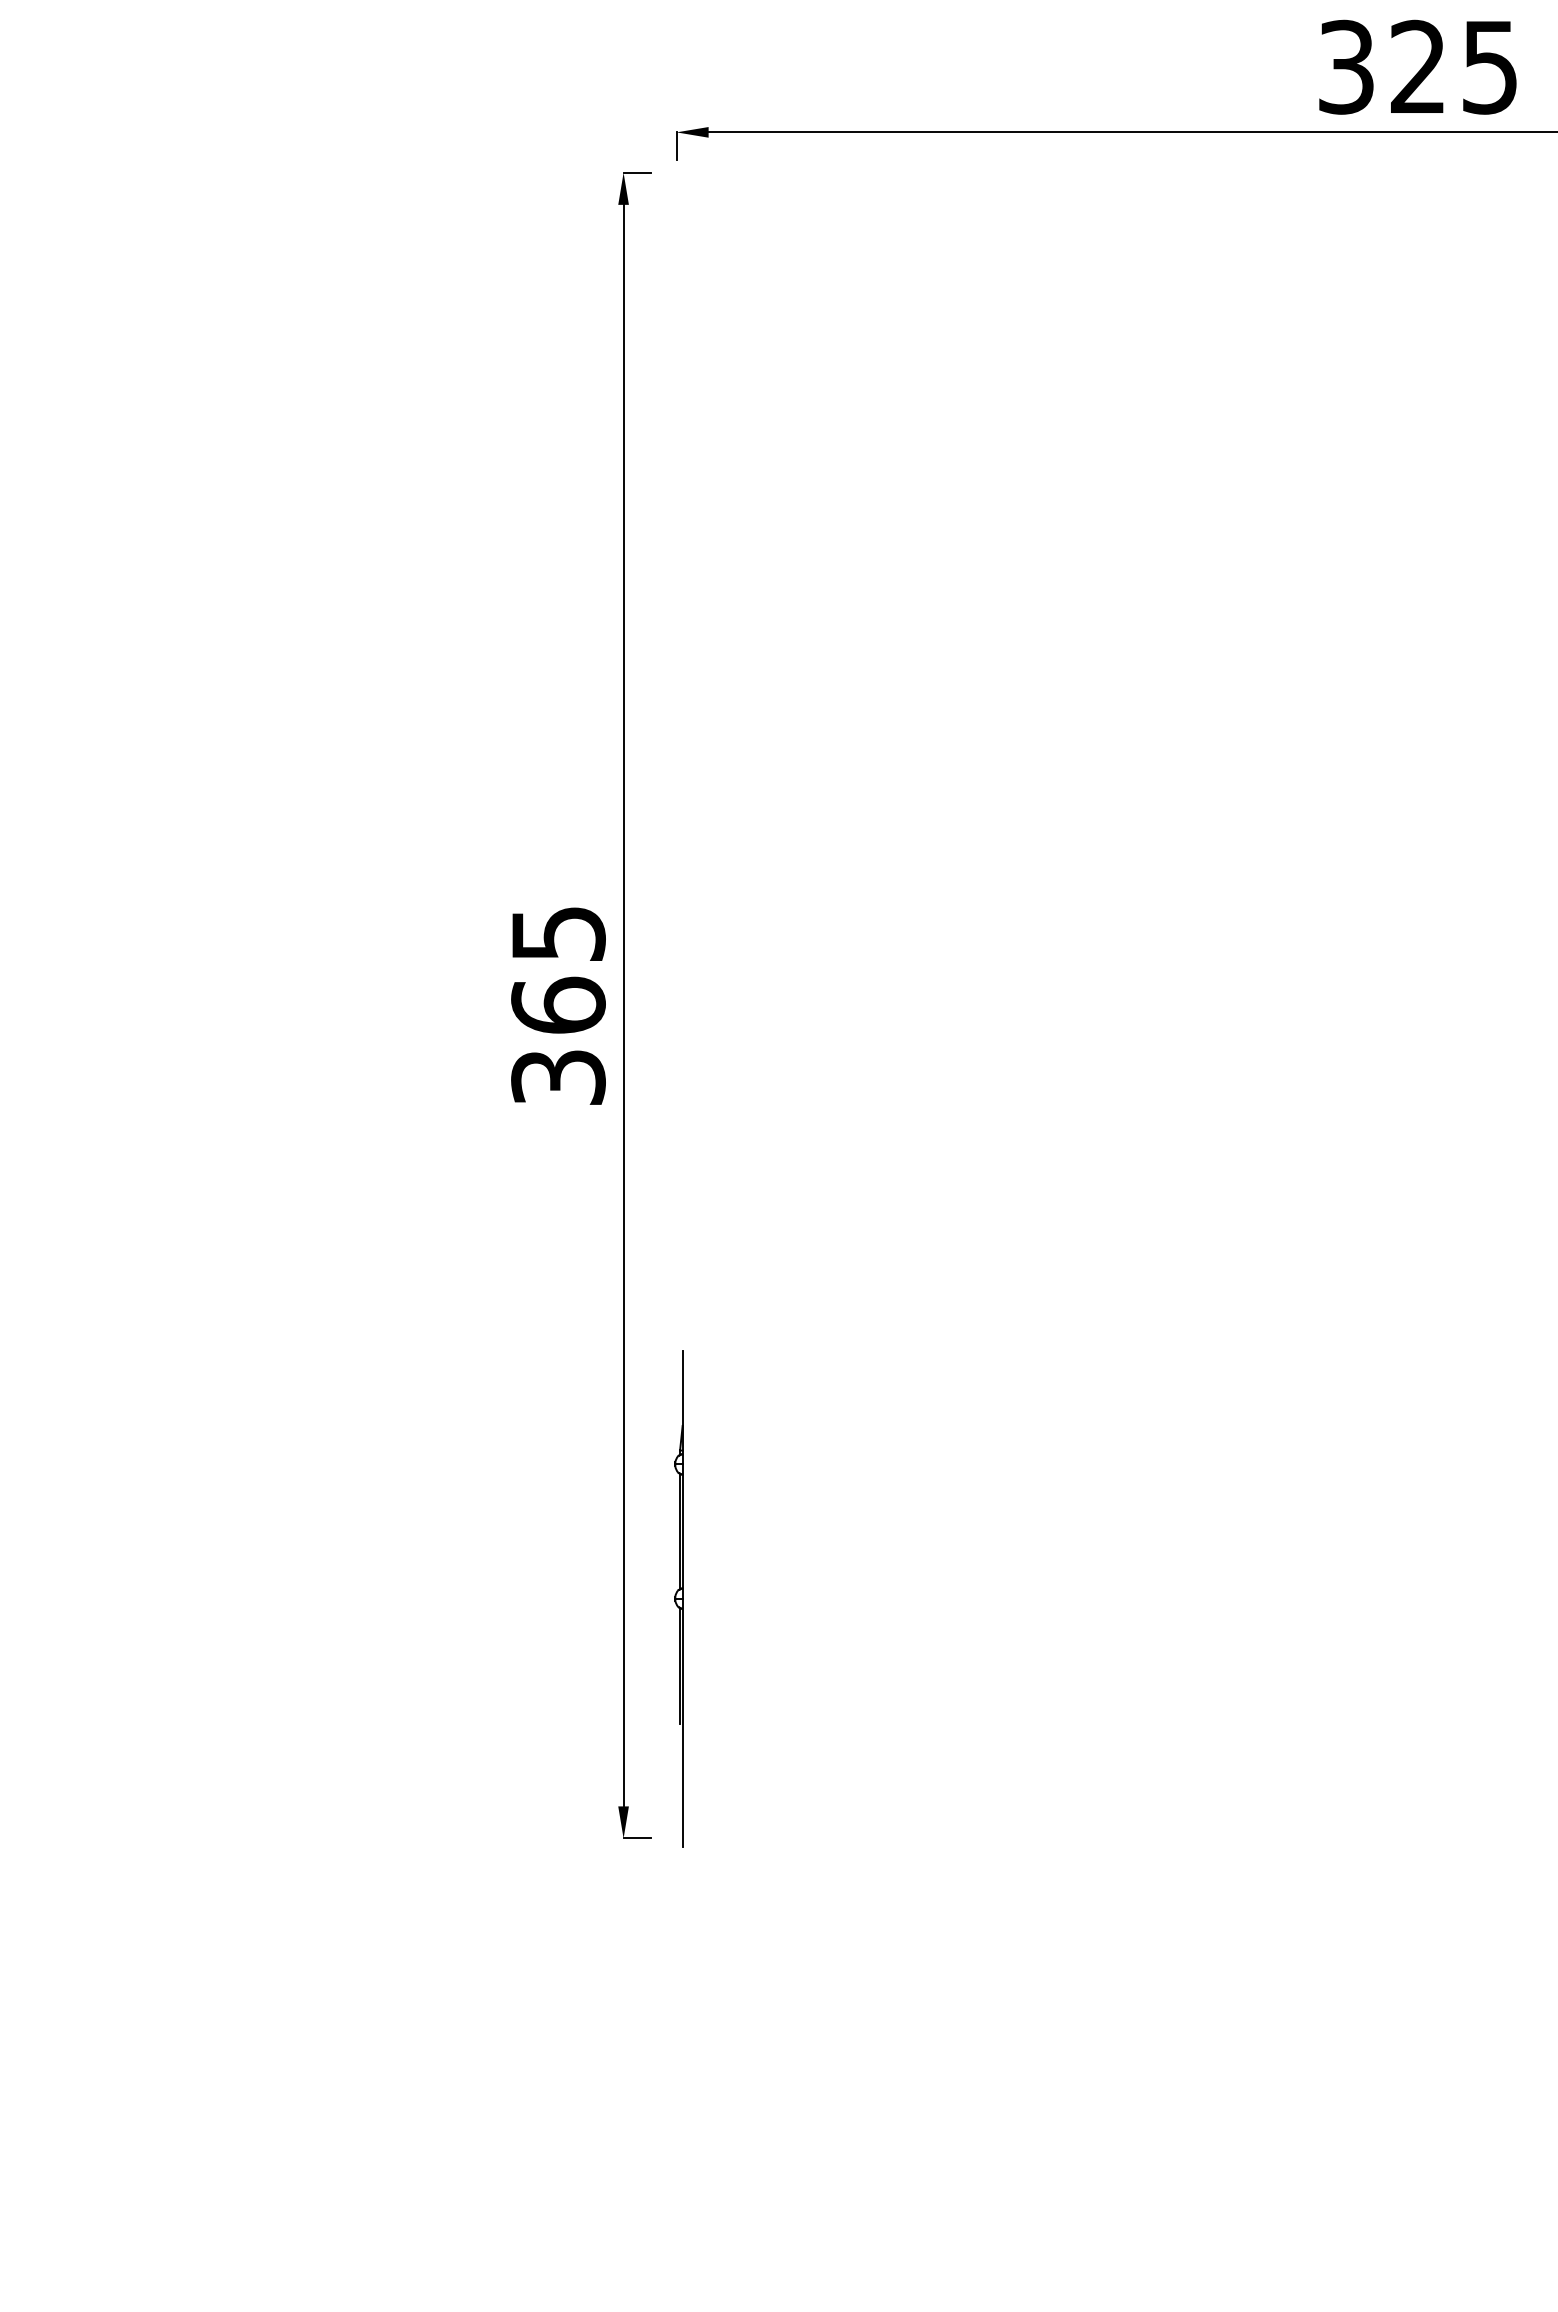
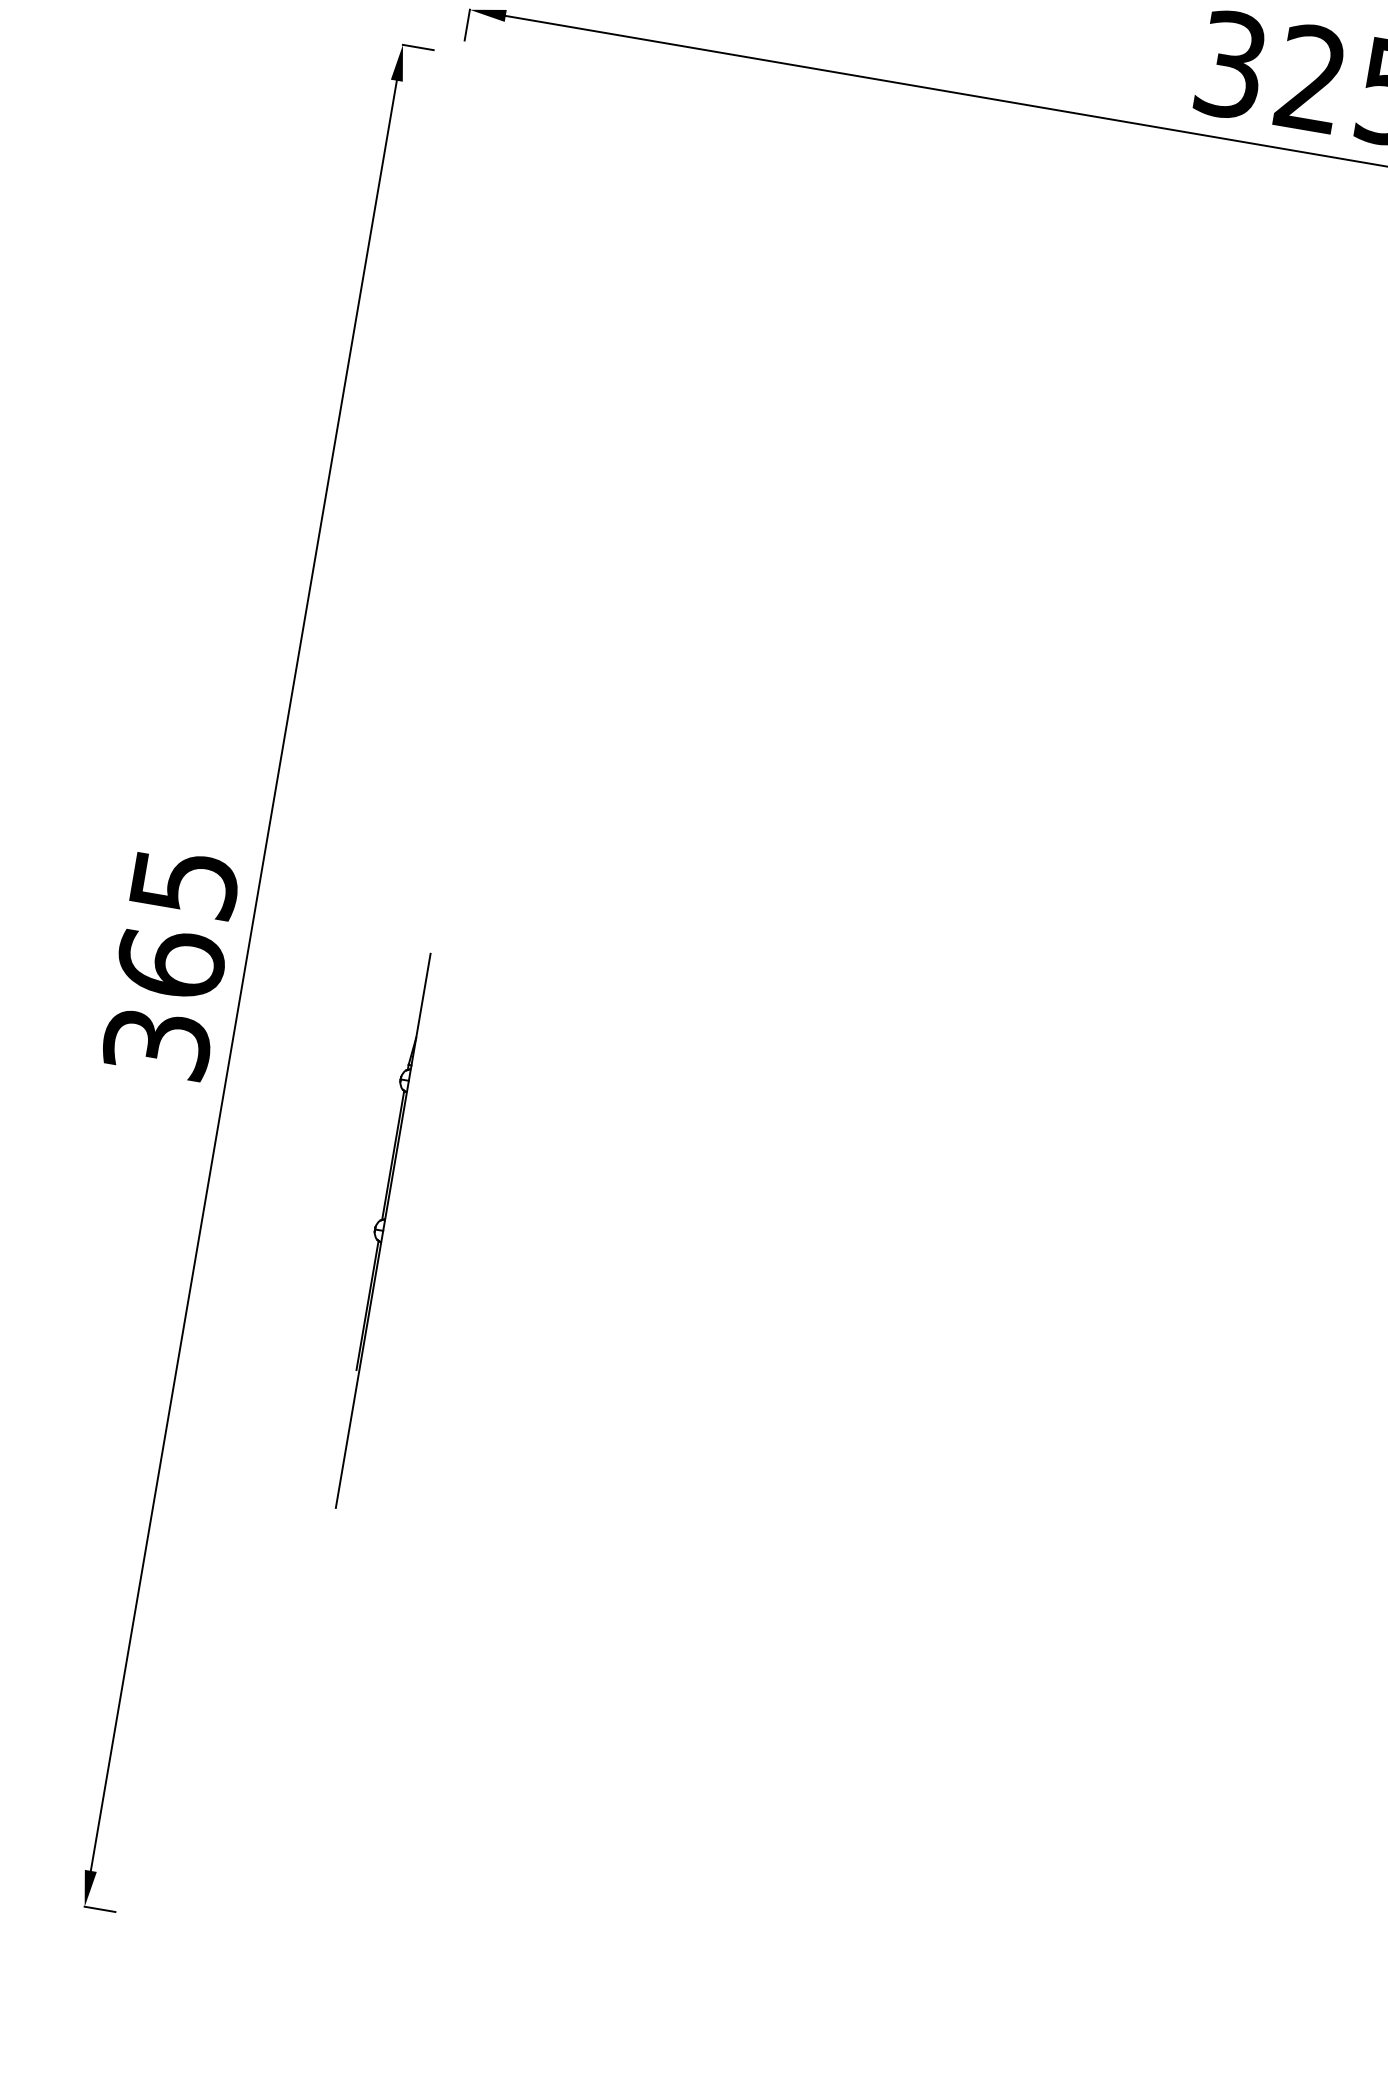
part: (678, 1598) -> (378, 1229), moved

